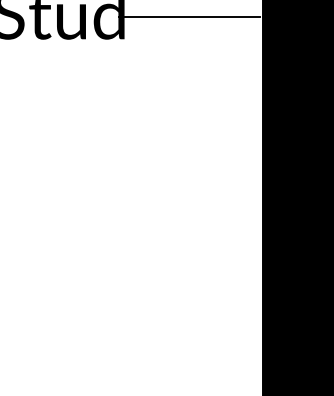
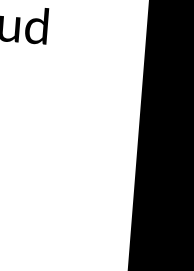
line: (189, 17) -> (94, 32), removed

